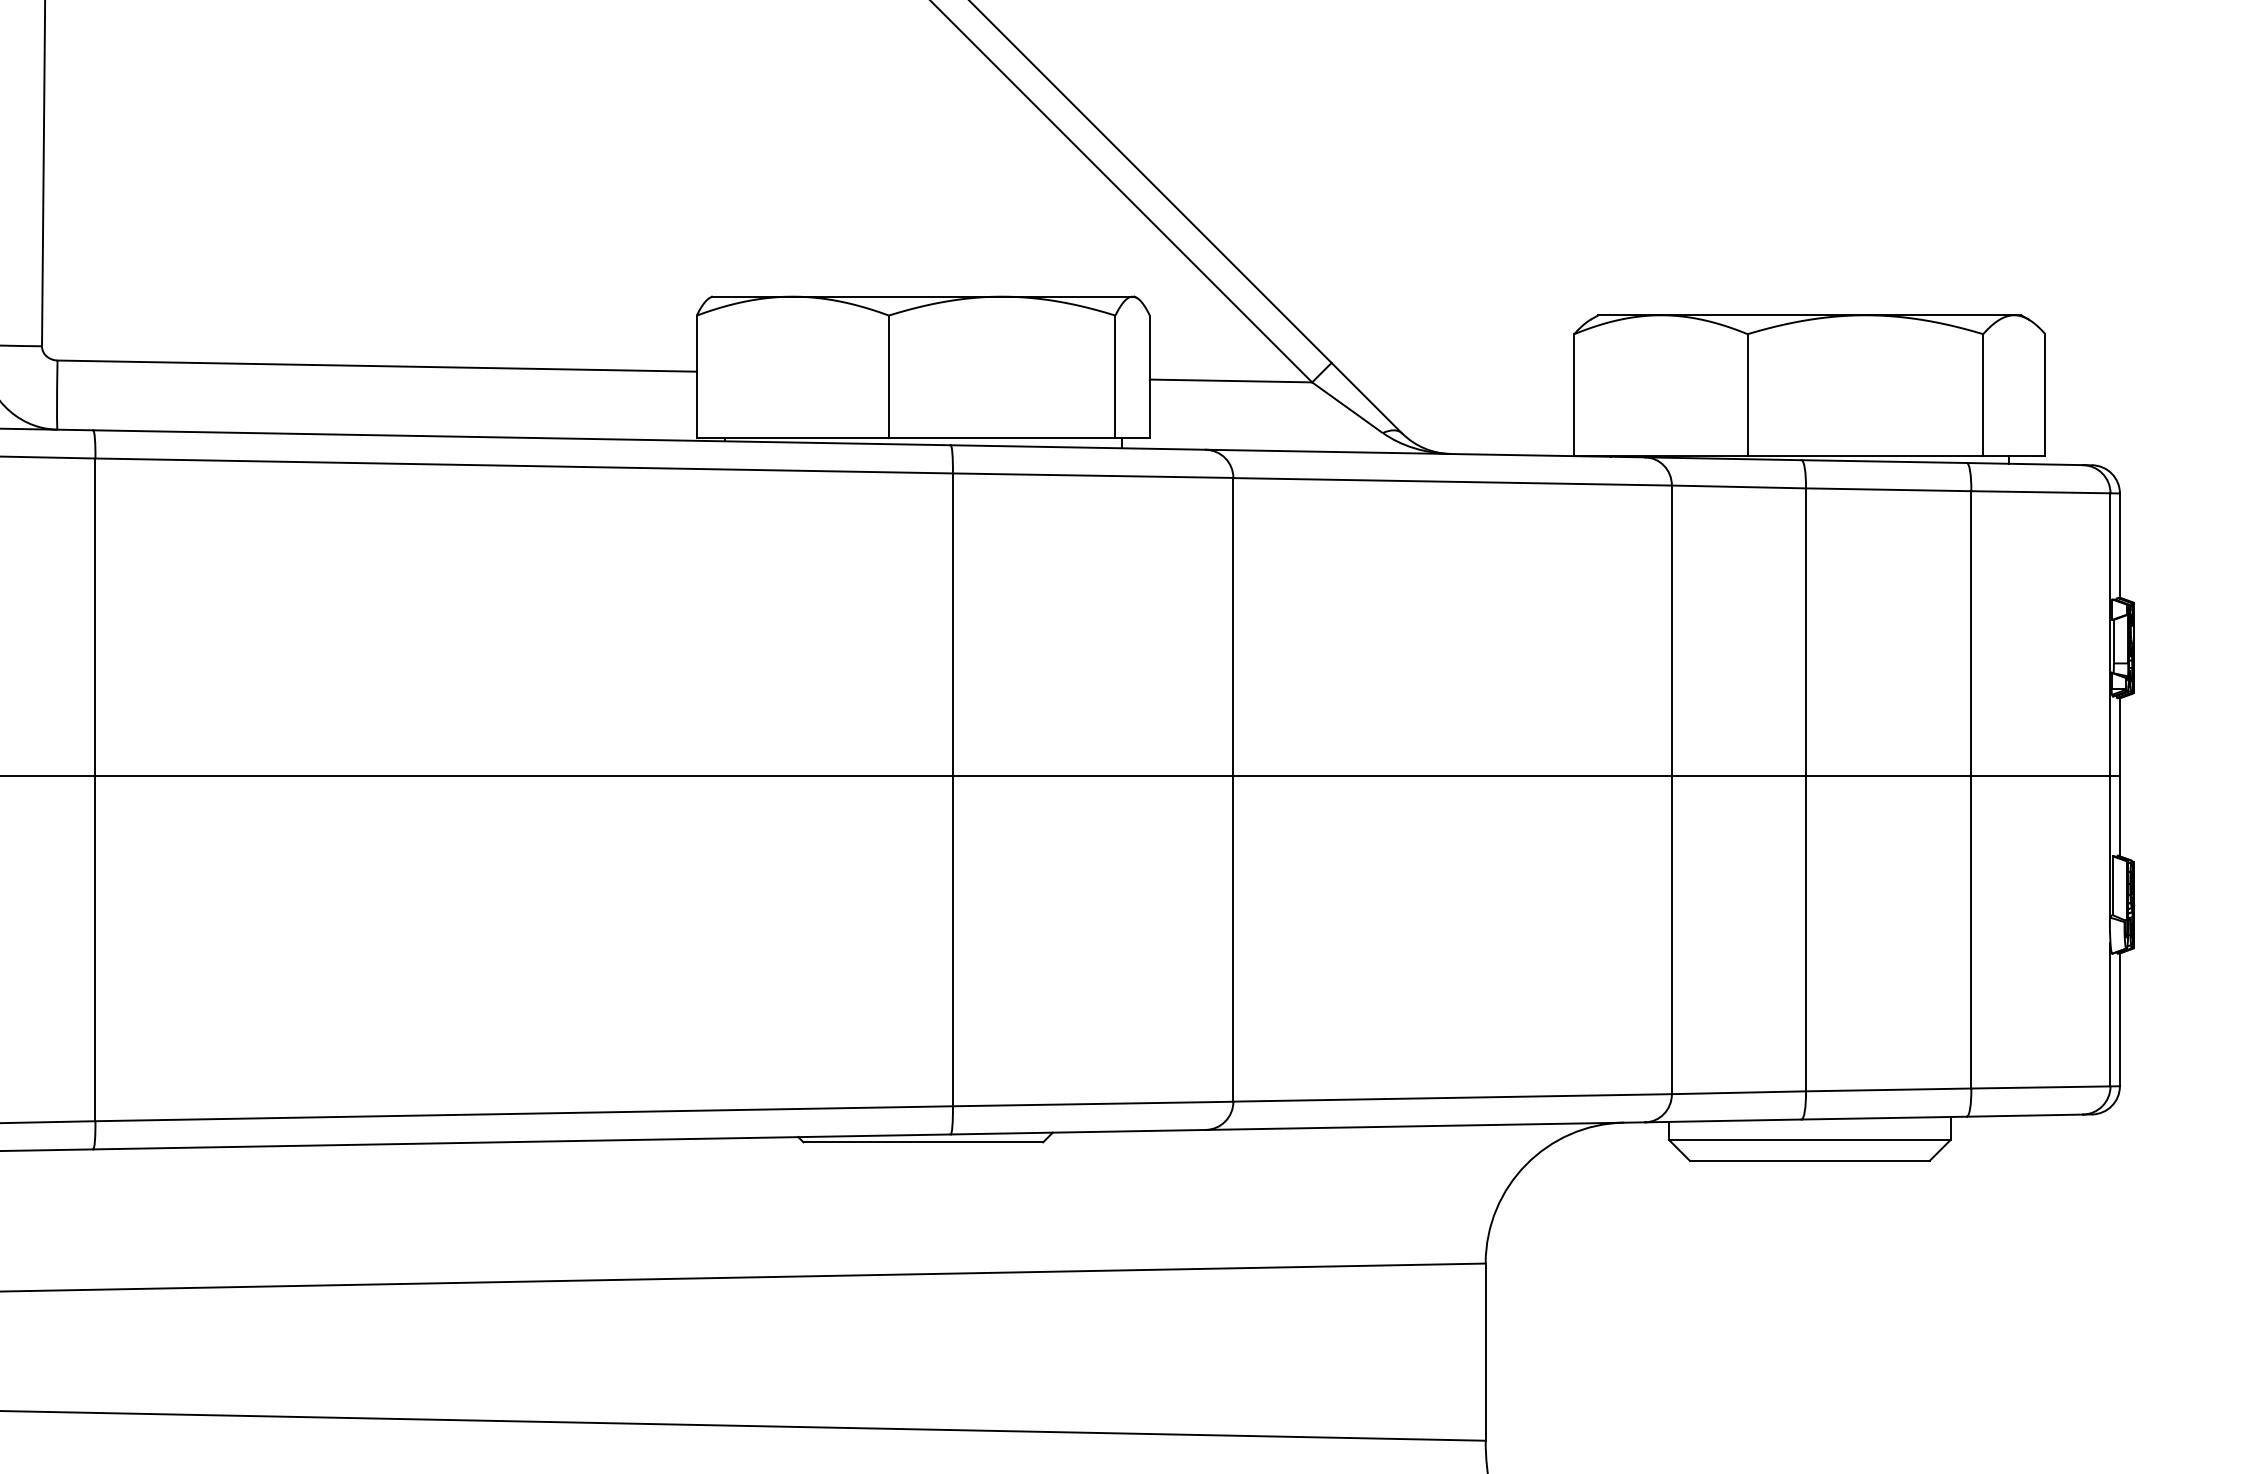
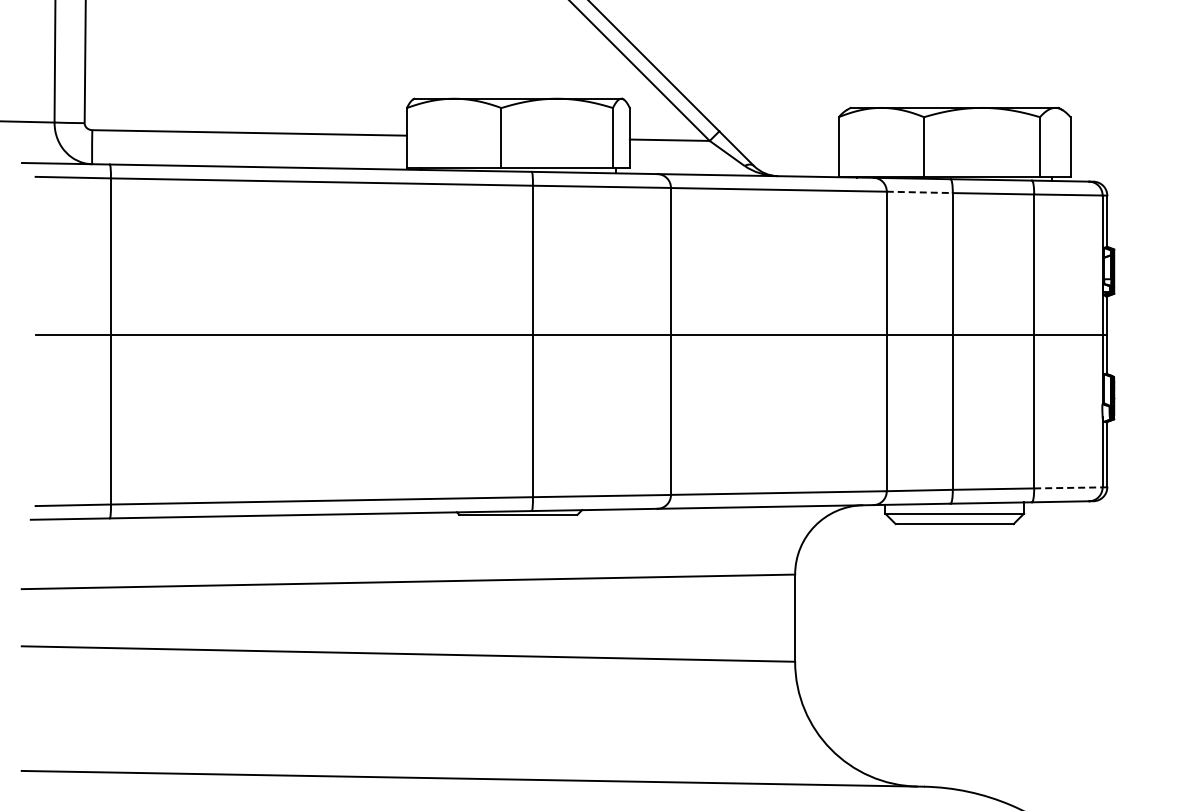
line: (1740, 487) -> (920, 192), solid -> dashed
line: (2041, 1086) -> (1068, 487), solid -> dashed

